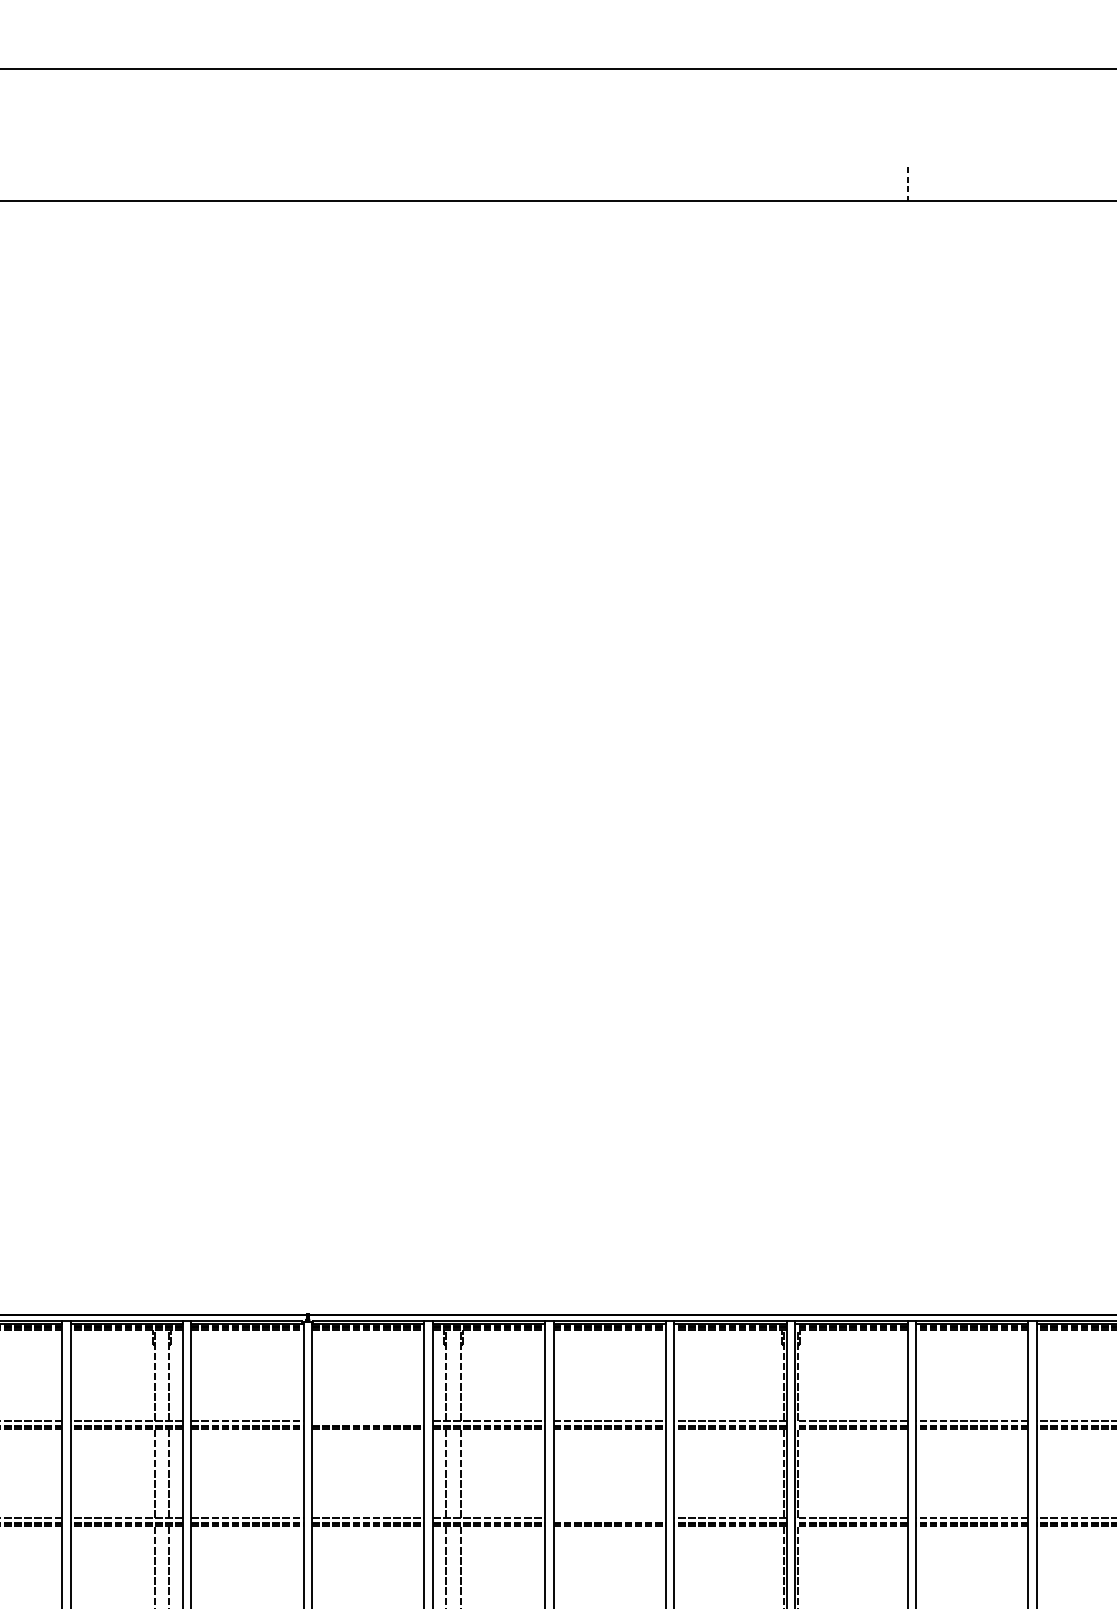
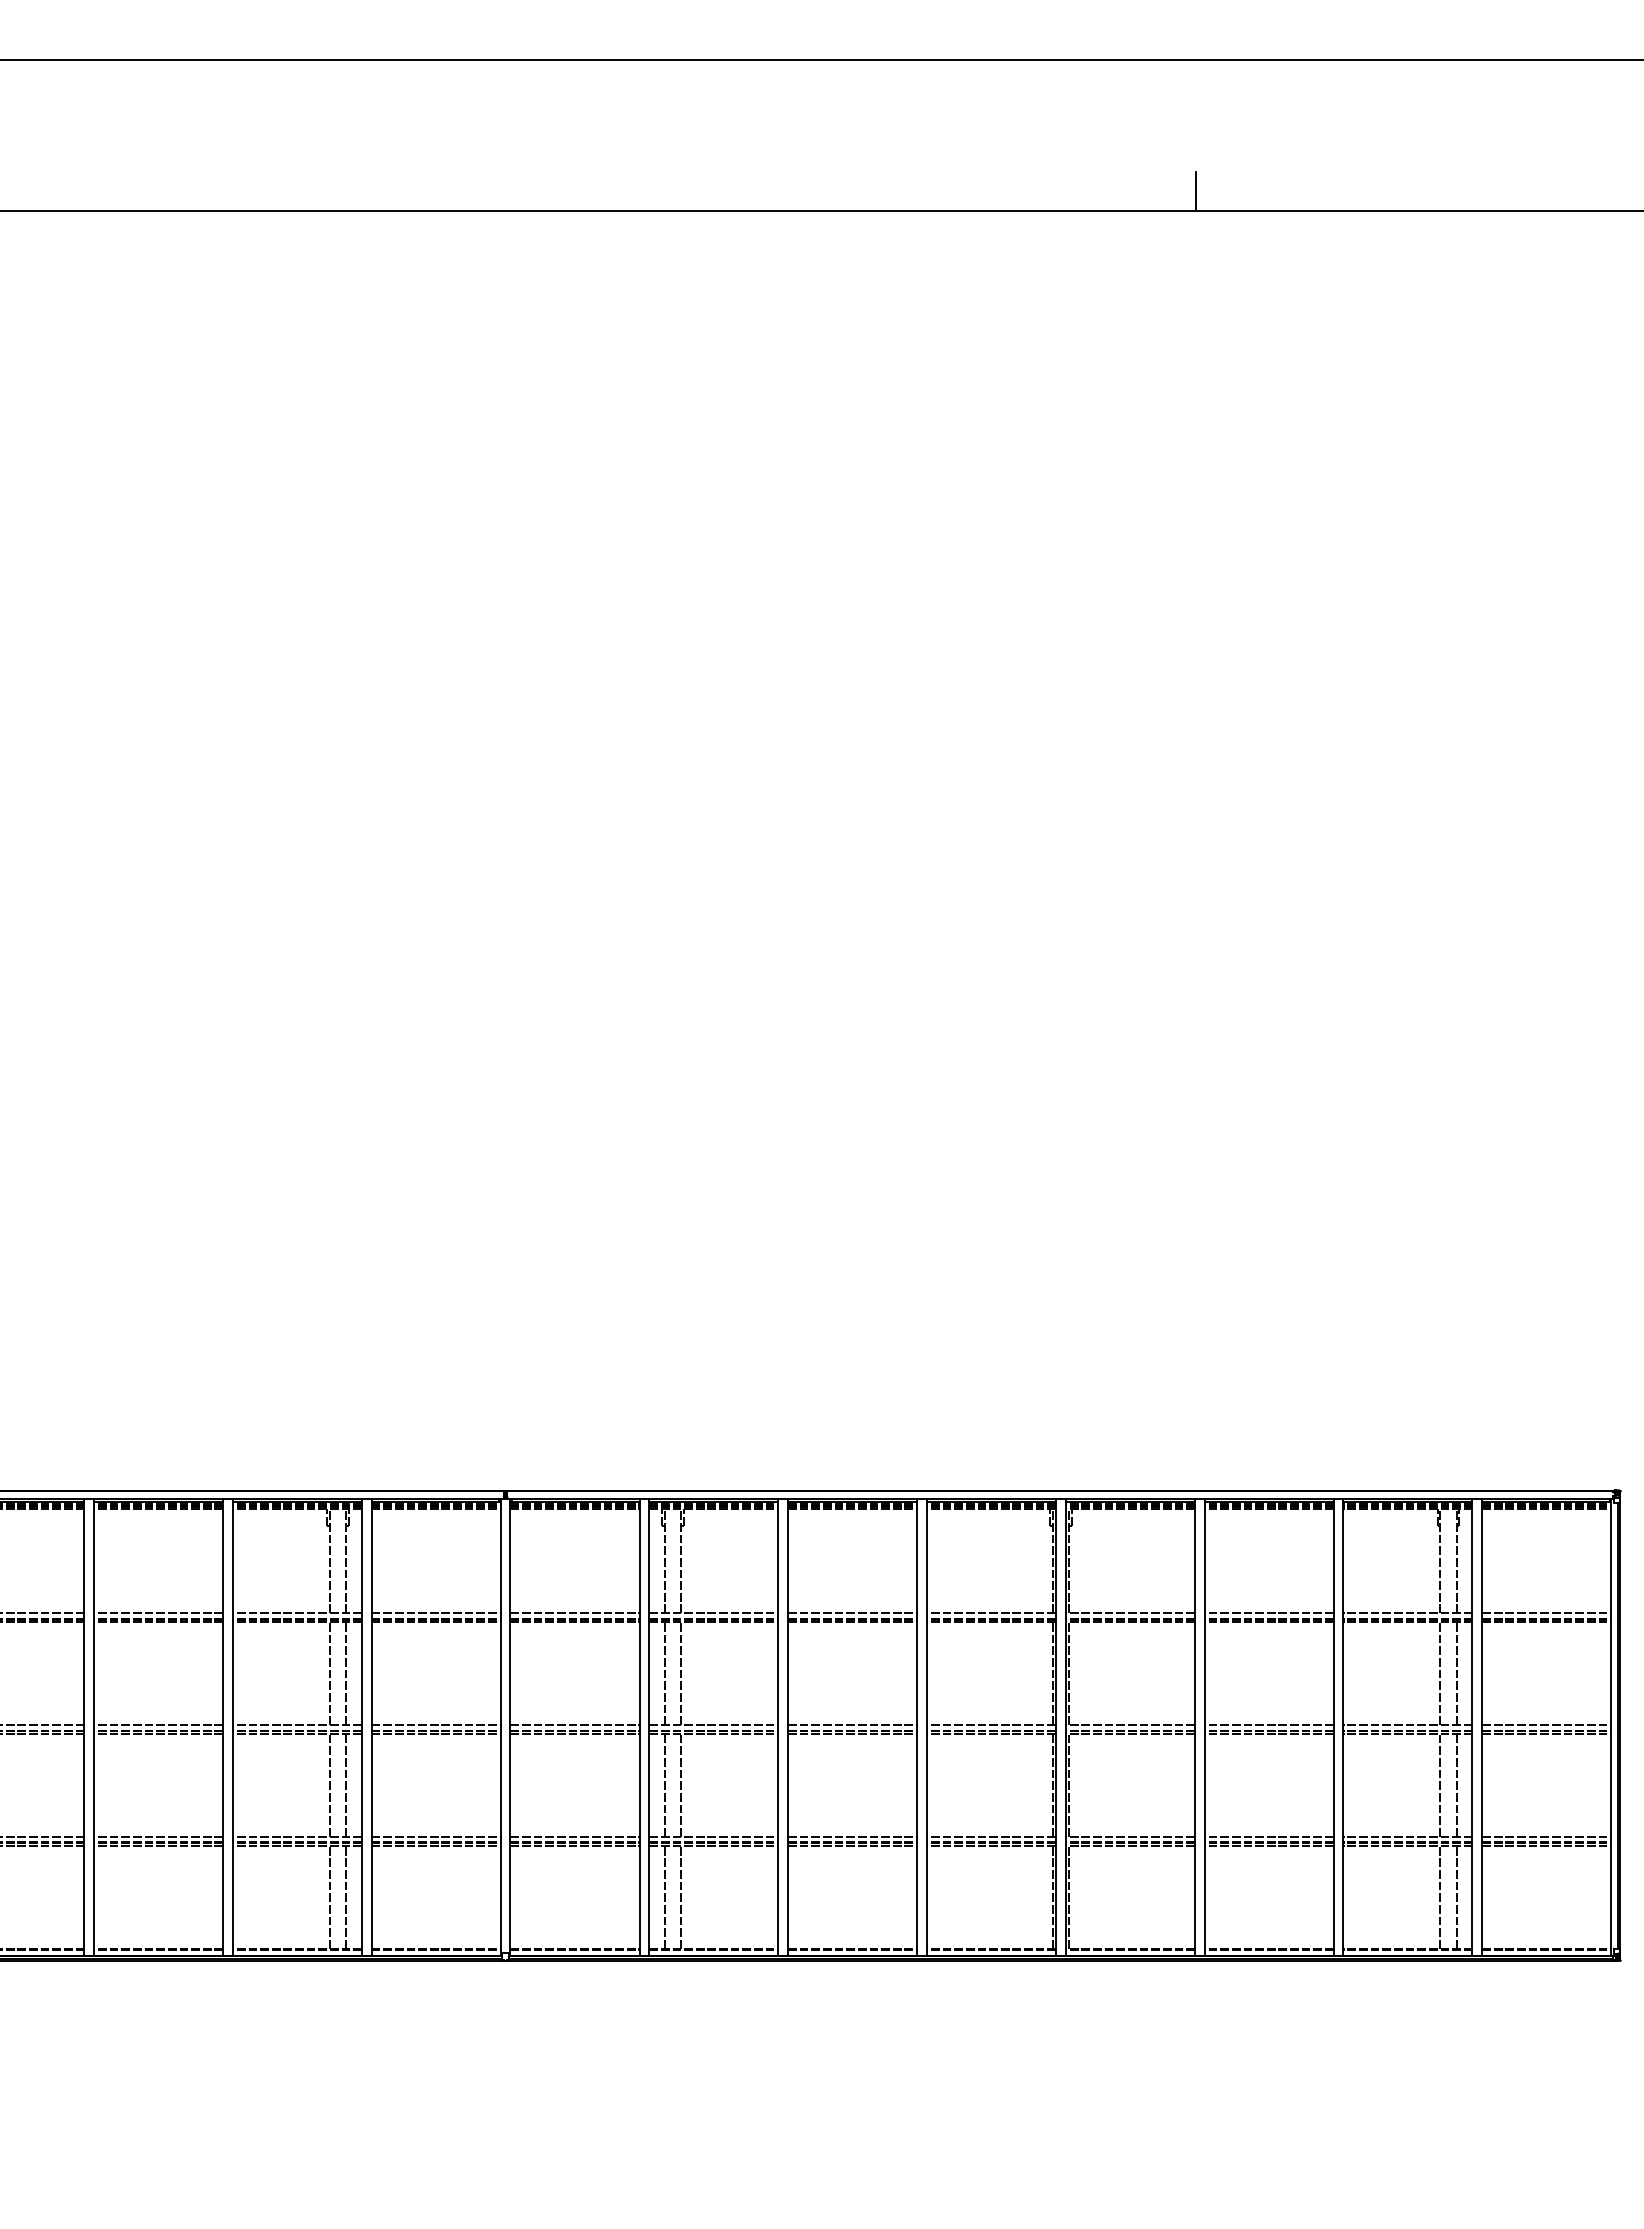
line: (908, 184) -> (1195, 192), dashed -> solid
line: (367, 1421) -> (574, 1613), added
line: (609, 1517) -> (852, 1724), added

